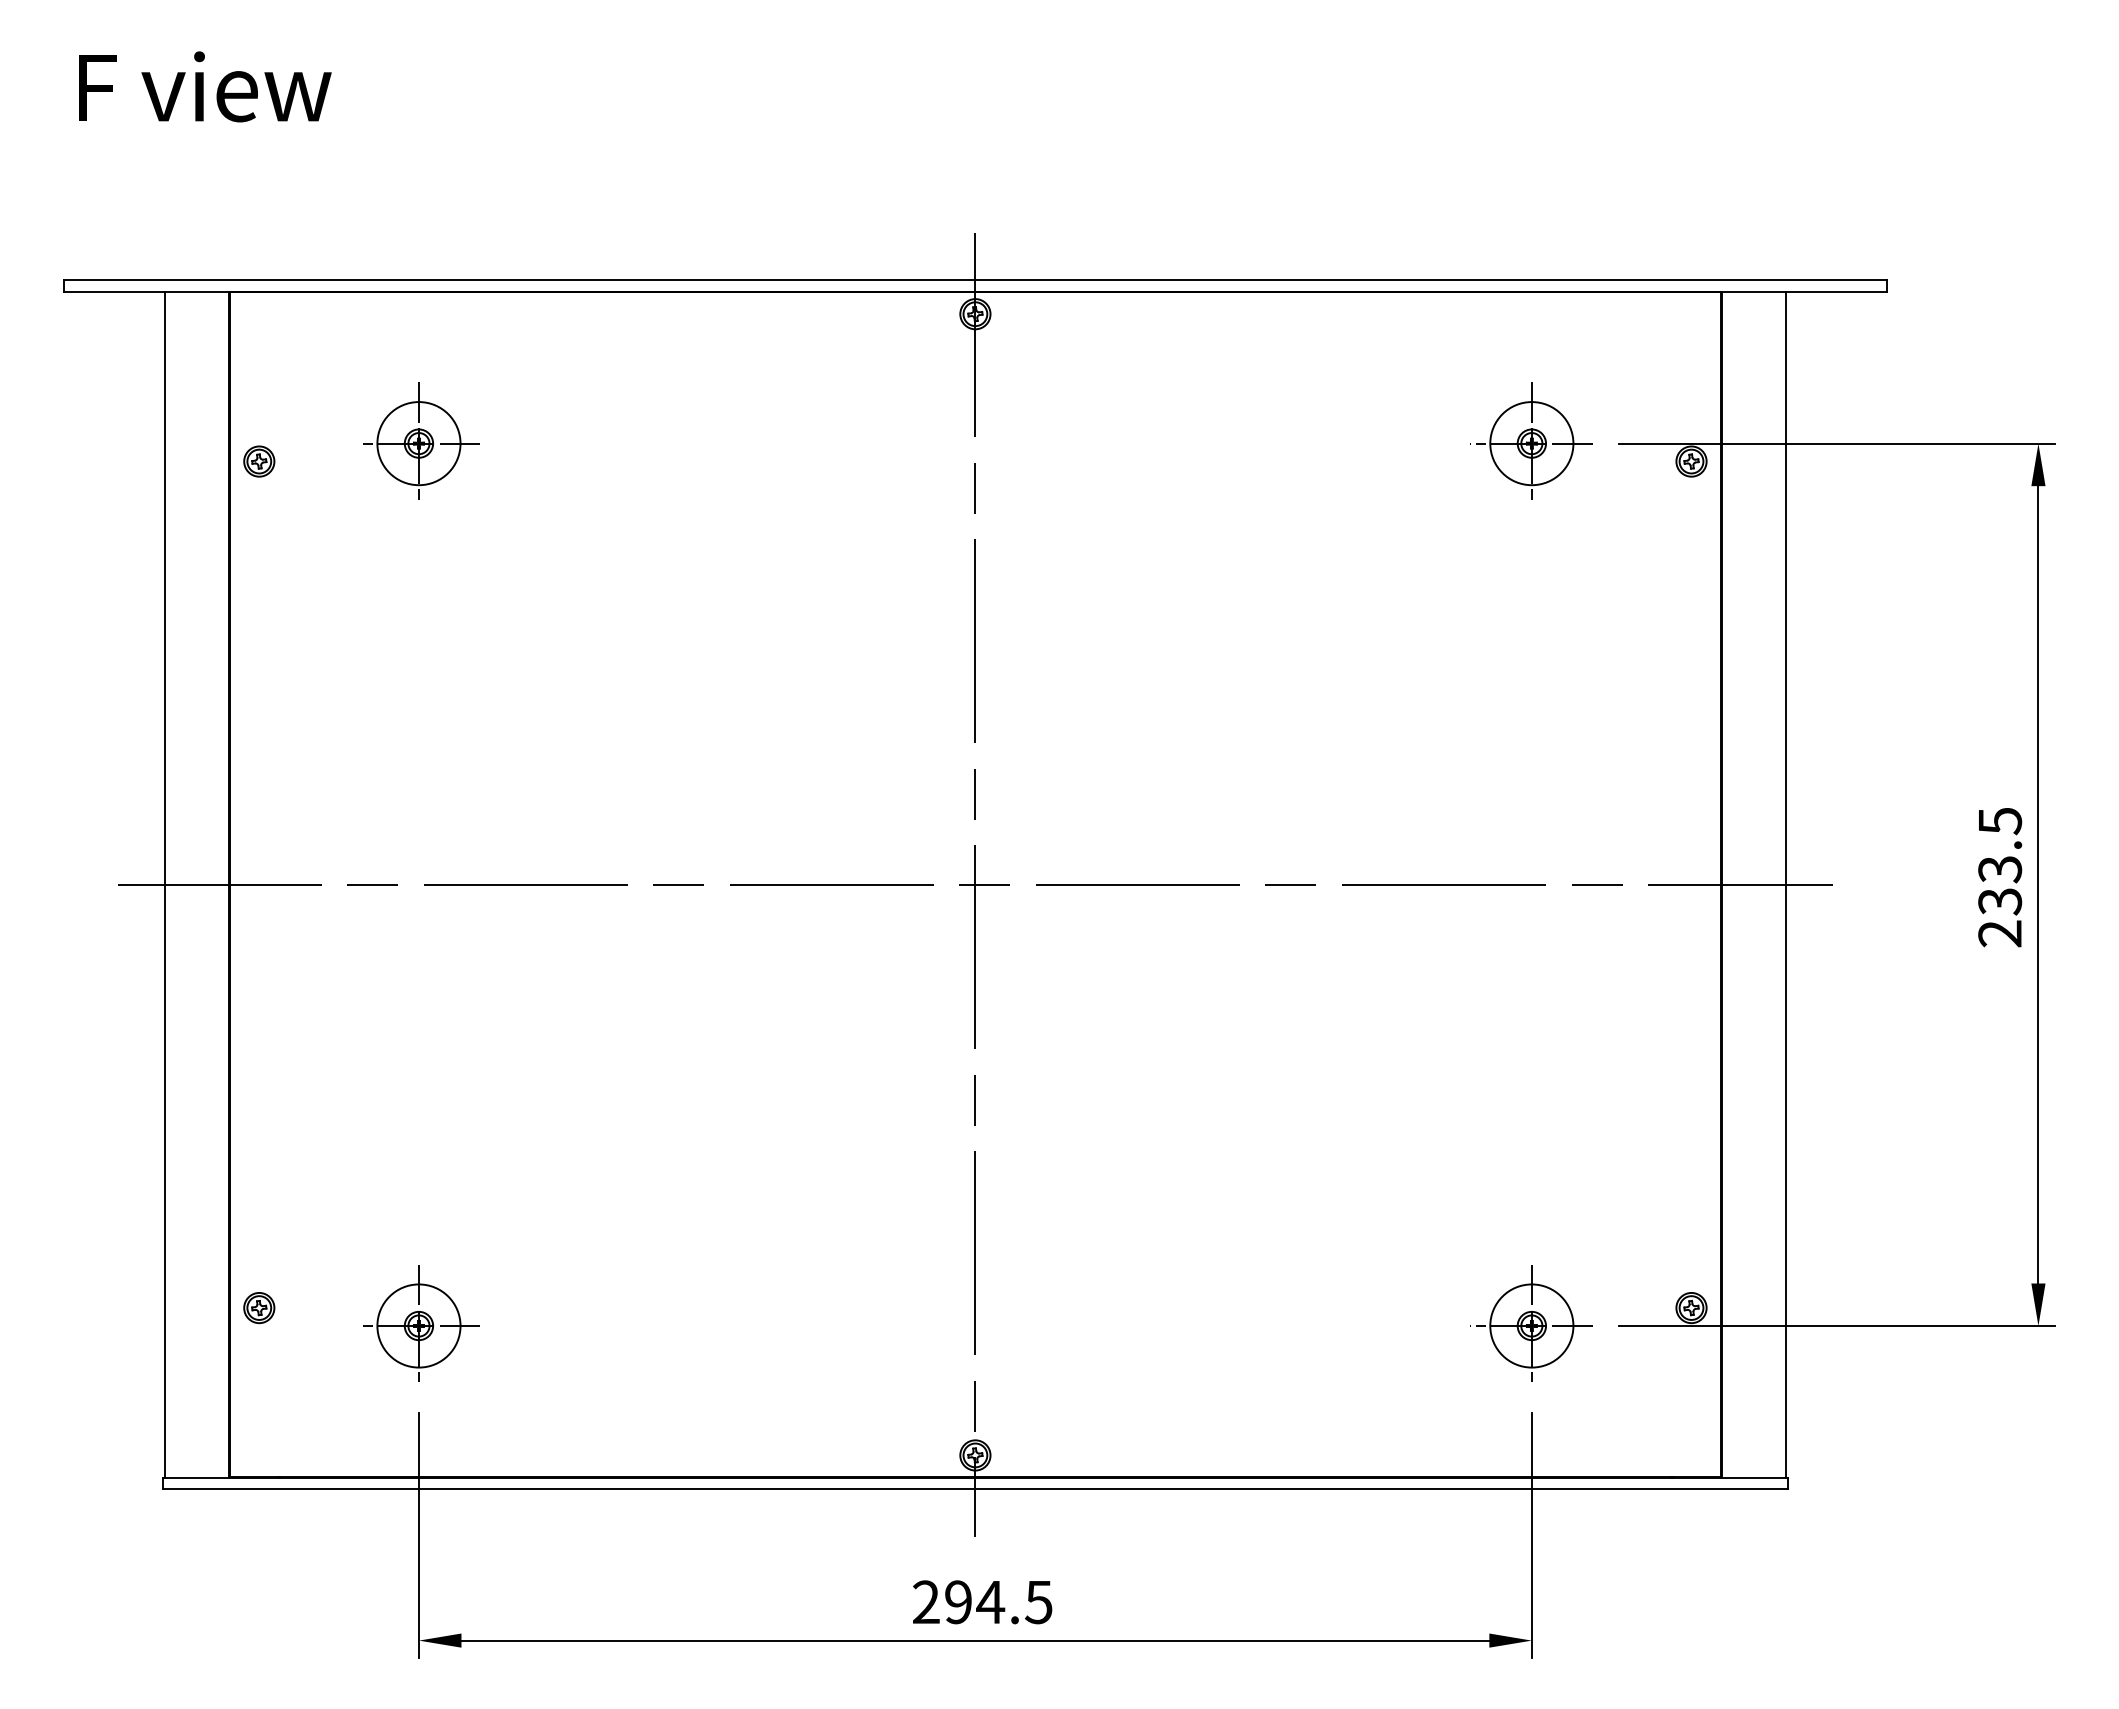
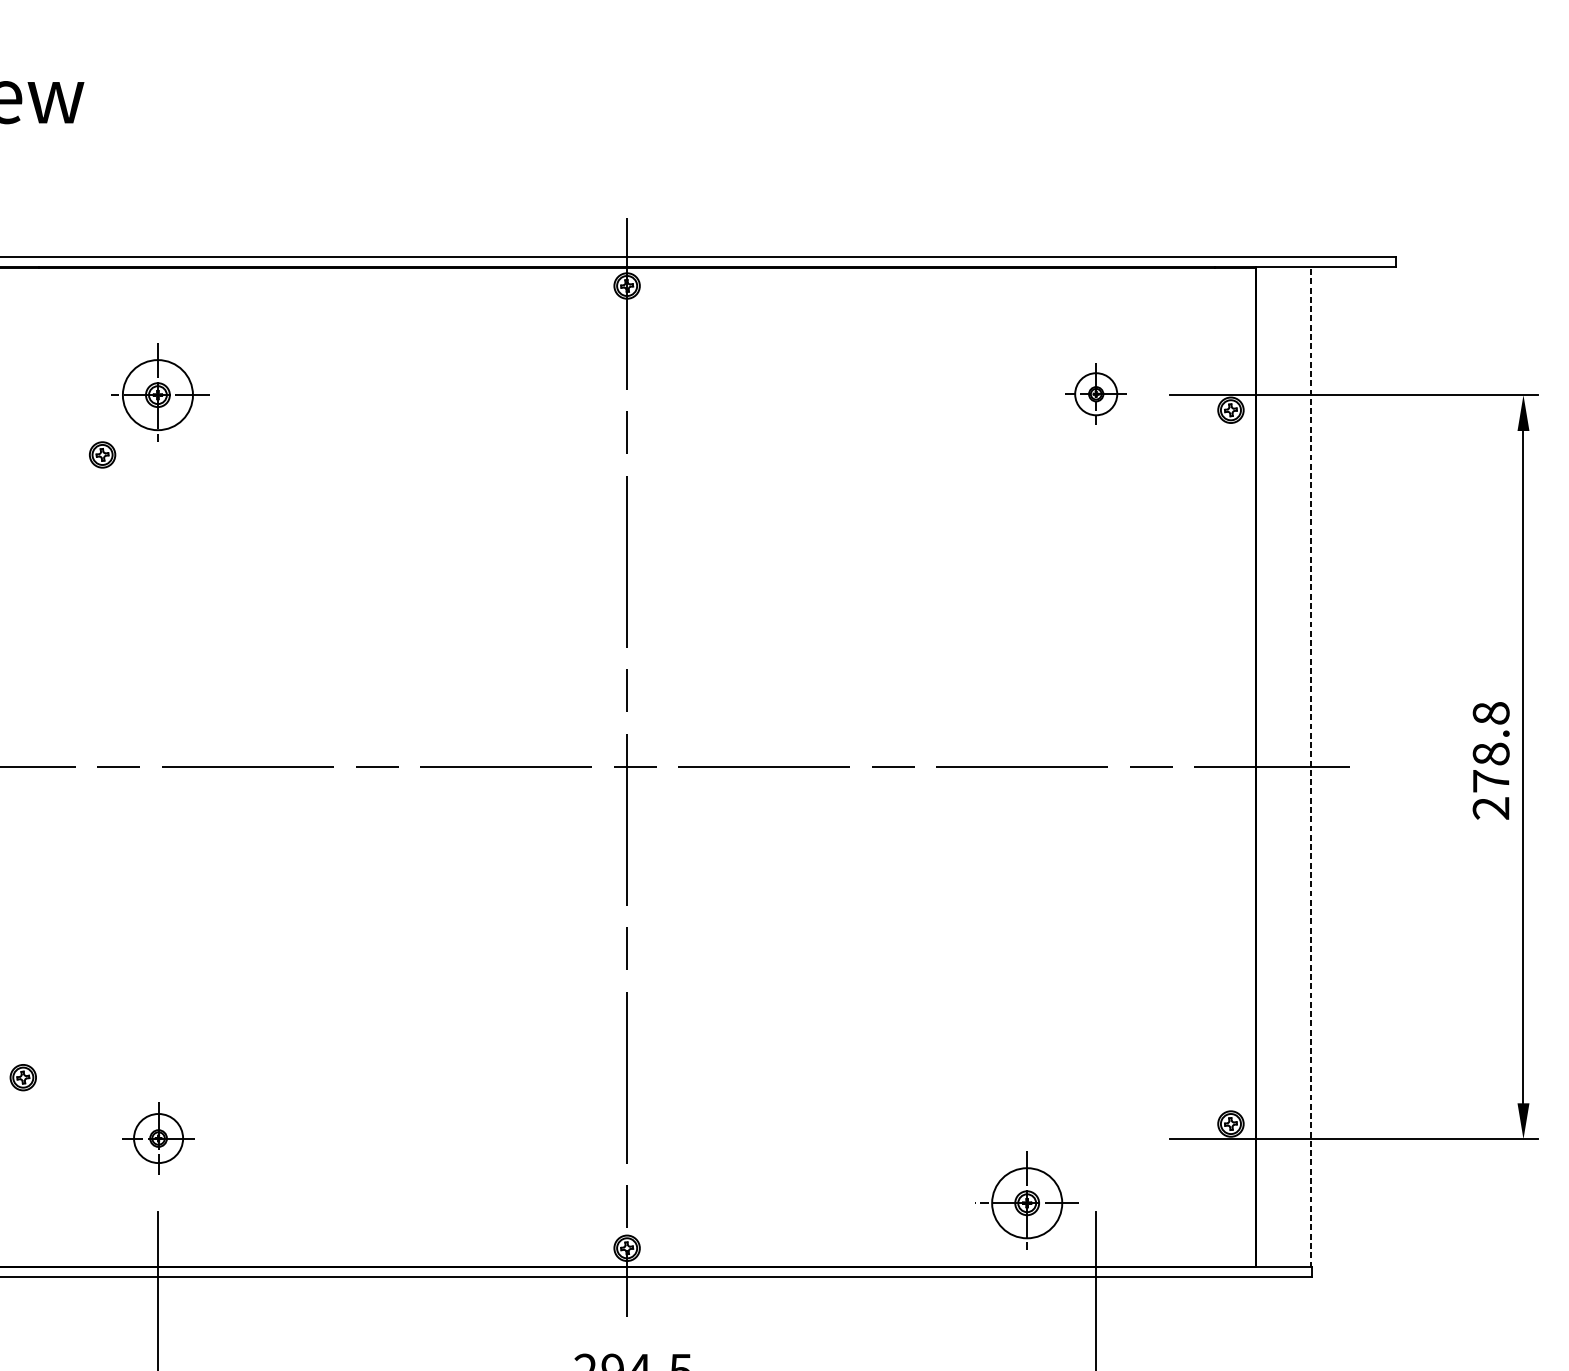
part: (1531, 440) -> (1096, 392), size x0.6
part: (259, 461) -> (102, 454), moved
text: (2000, 861) -> (1491, 747), 233.5 -> 278.8
line: (1786, 884) -> (1311, 766), solid -> dashed
part: (259, 1308) -> (23, 1078), moved
part: (421, 1323) -> (160, 1137), size x0.7
part: (1531, 1323) -> (1026, 1201), moved

